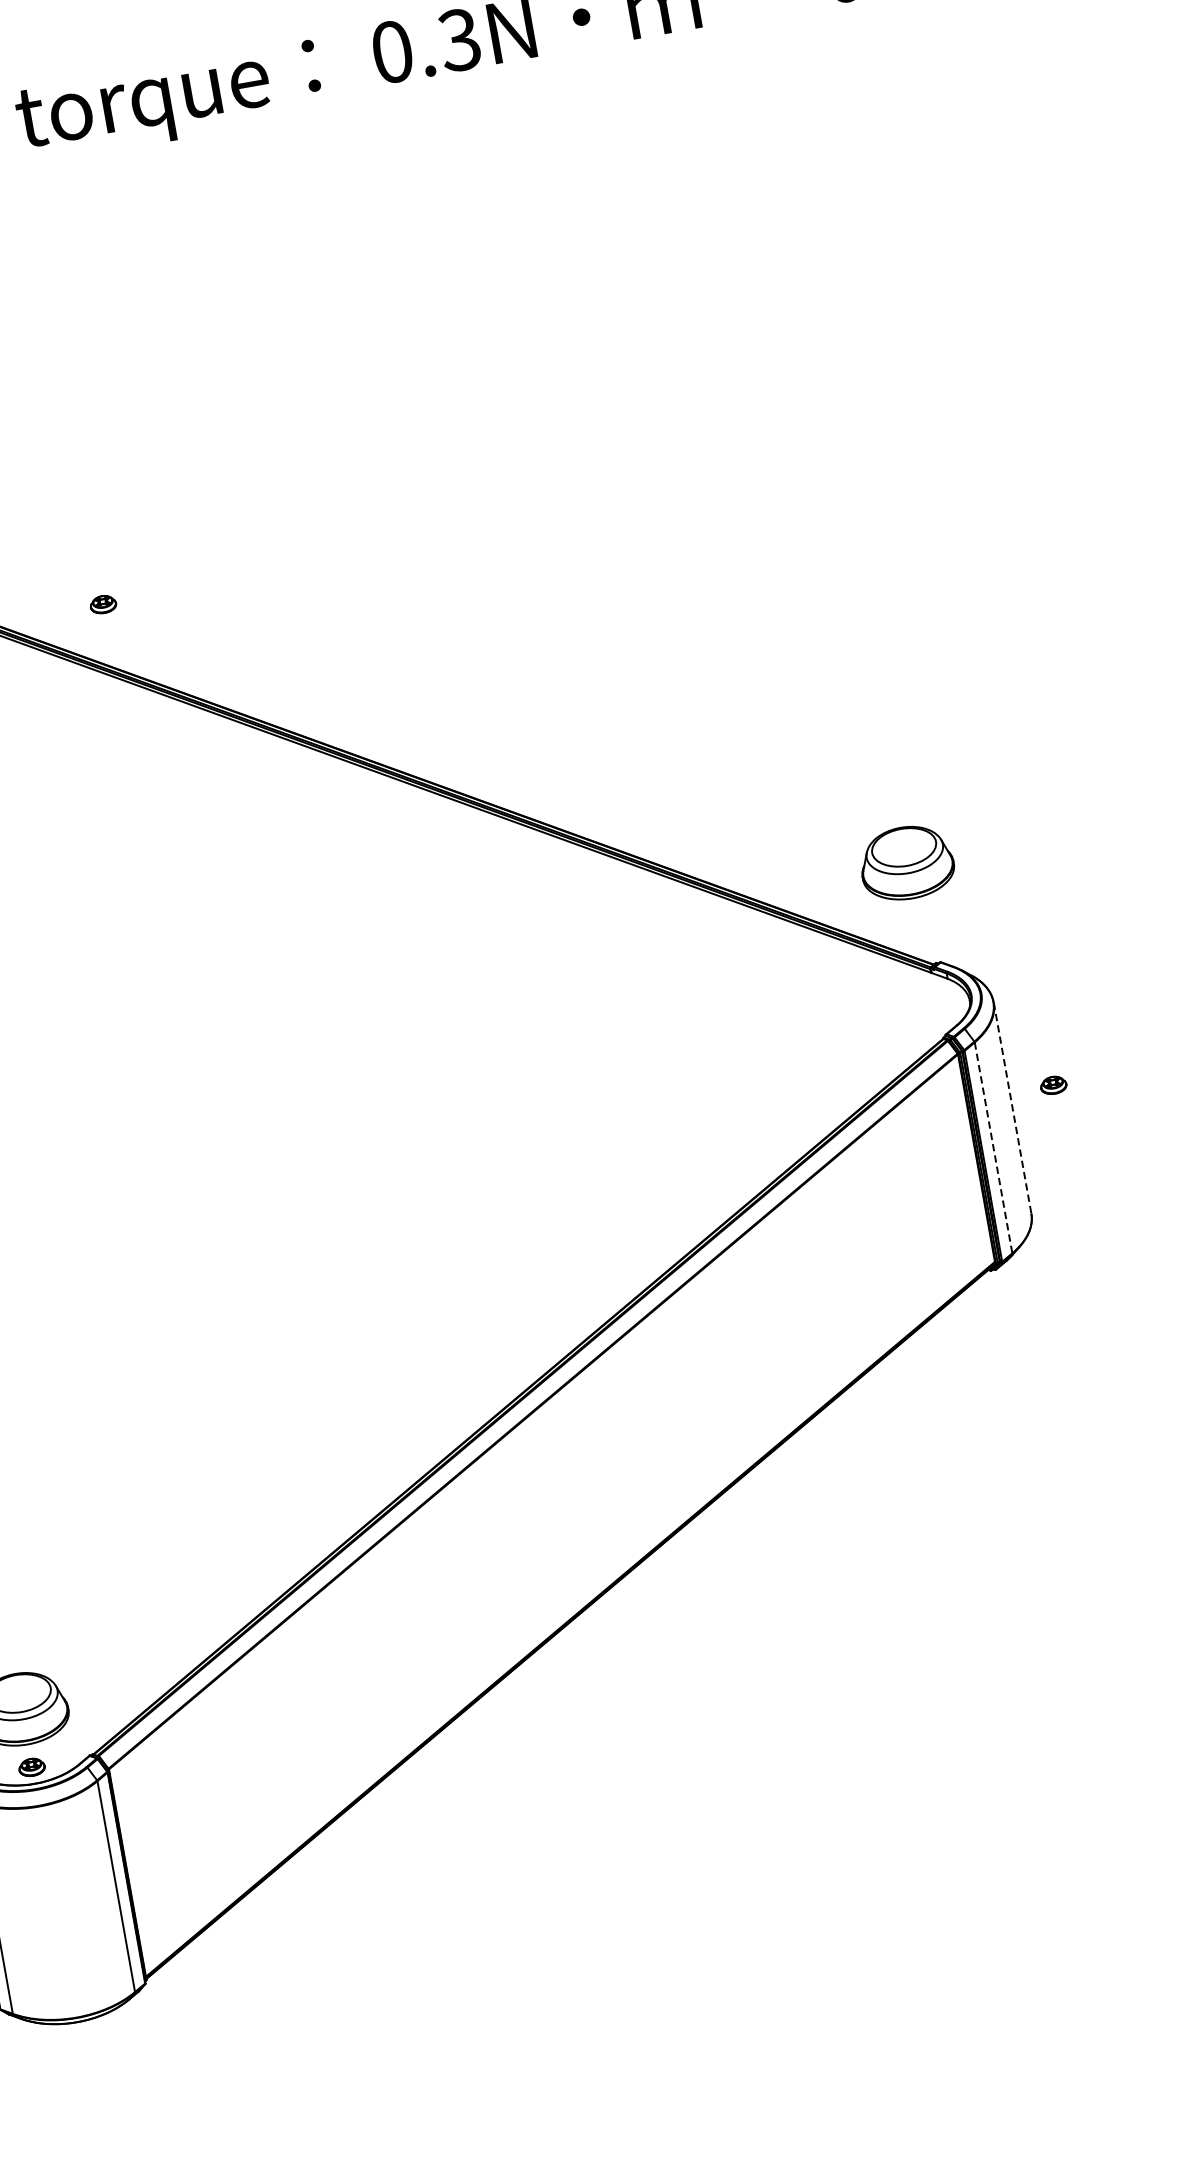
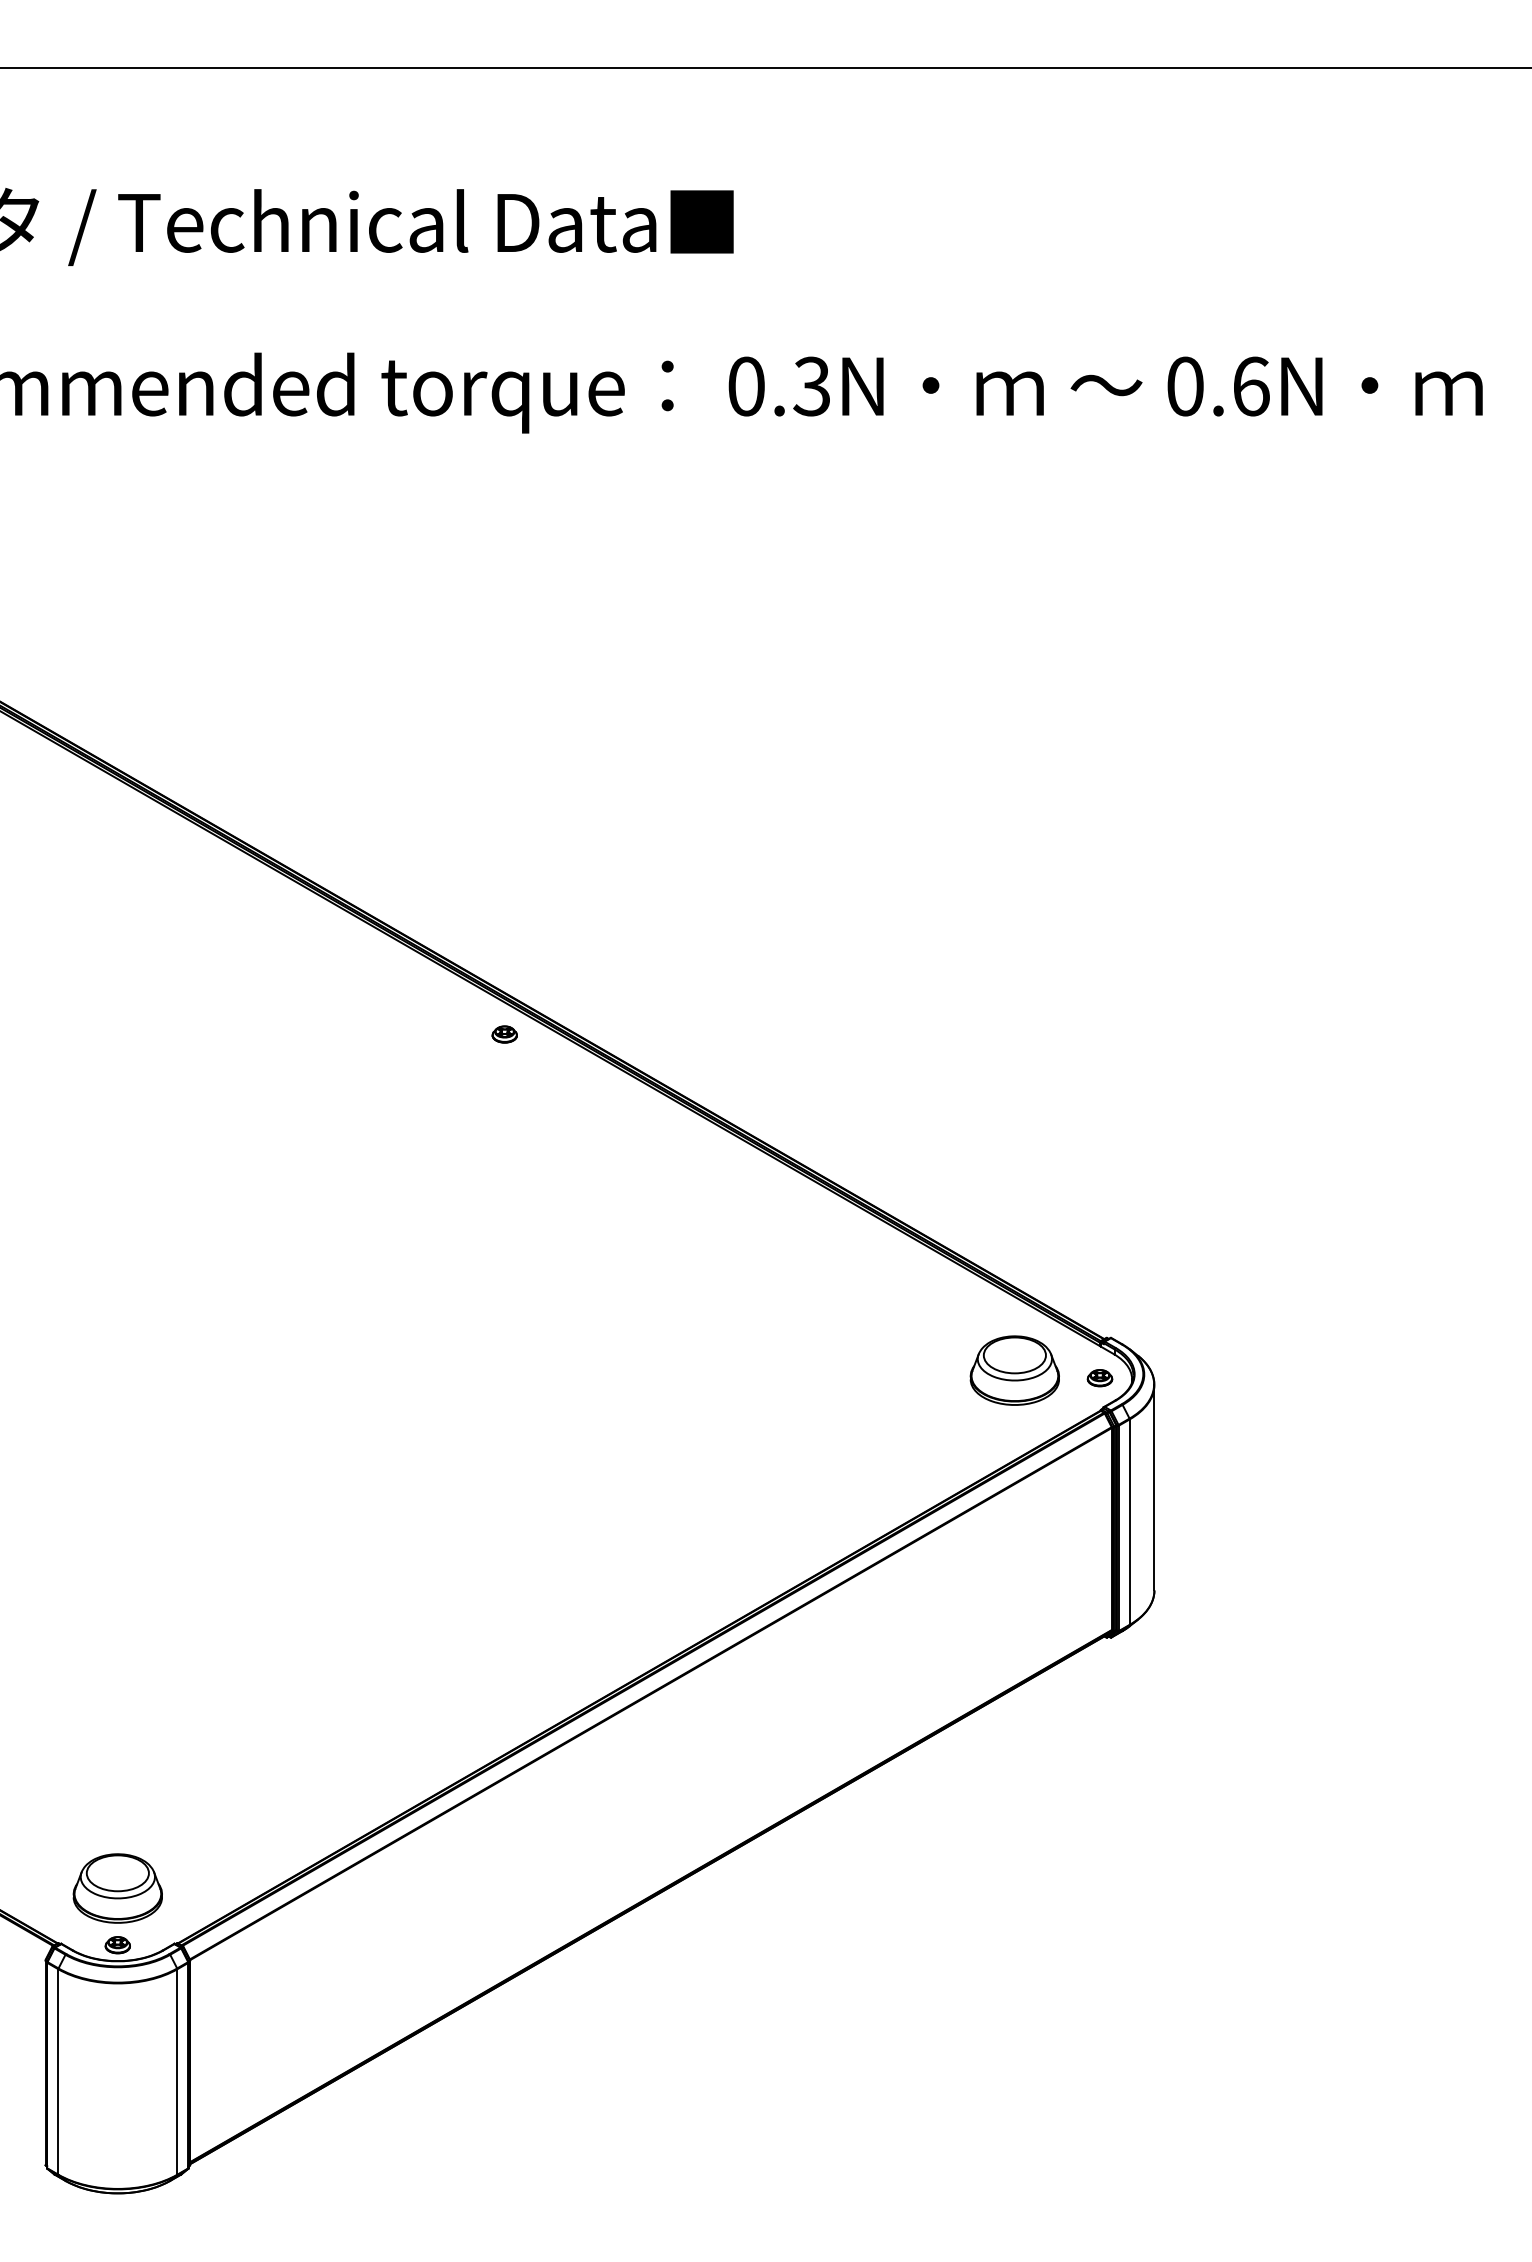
part: (103, 604) -> (504, 1034), moved
part: (906, 862) -> (1014, 1370), moved
part: (1053, 1085) -> (1099, 1378), moved
line: (1012, 1107) -> (1154, 1487), dashed -> solid
line: (993, 1148) -> (1129, 1522), dashed -> solid

